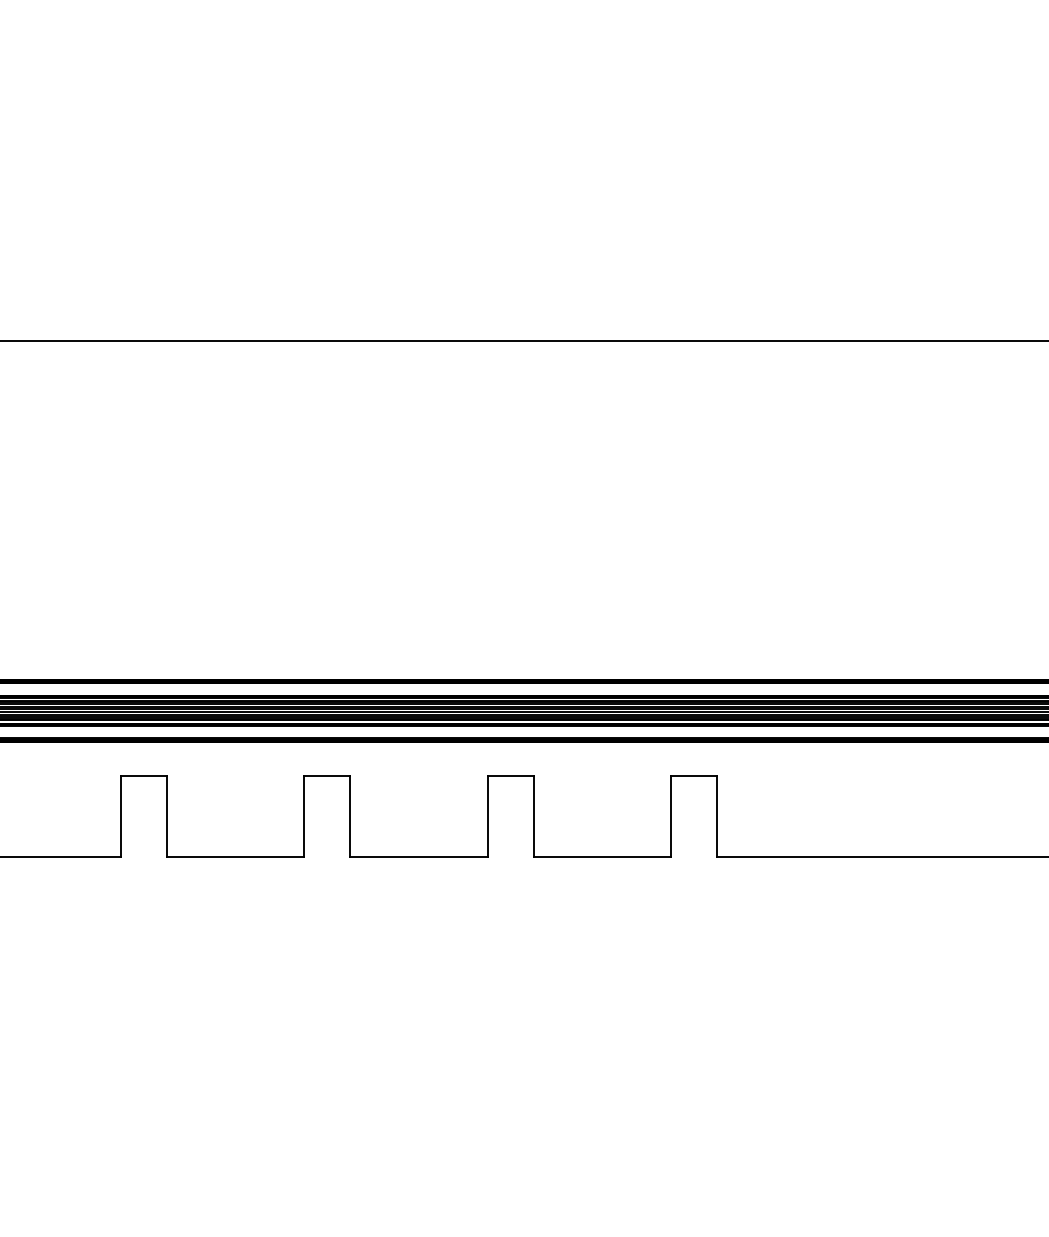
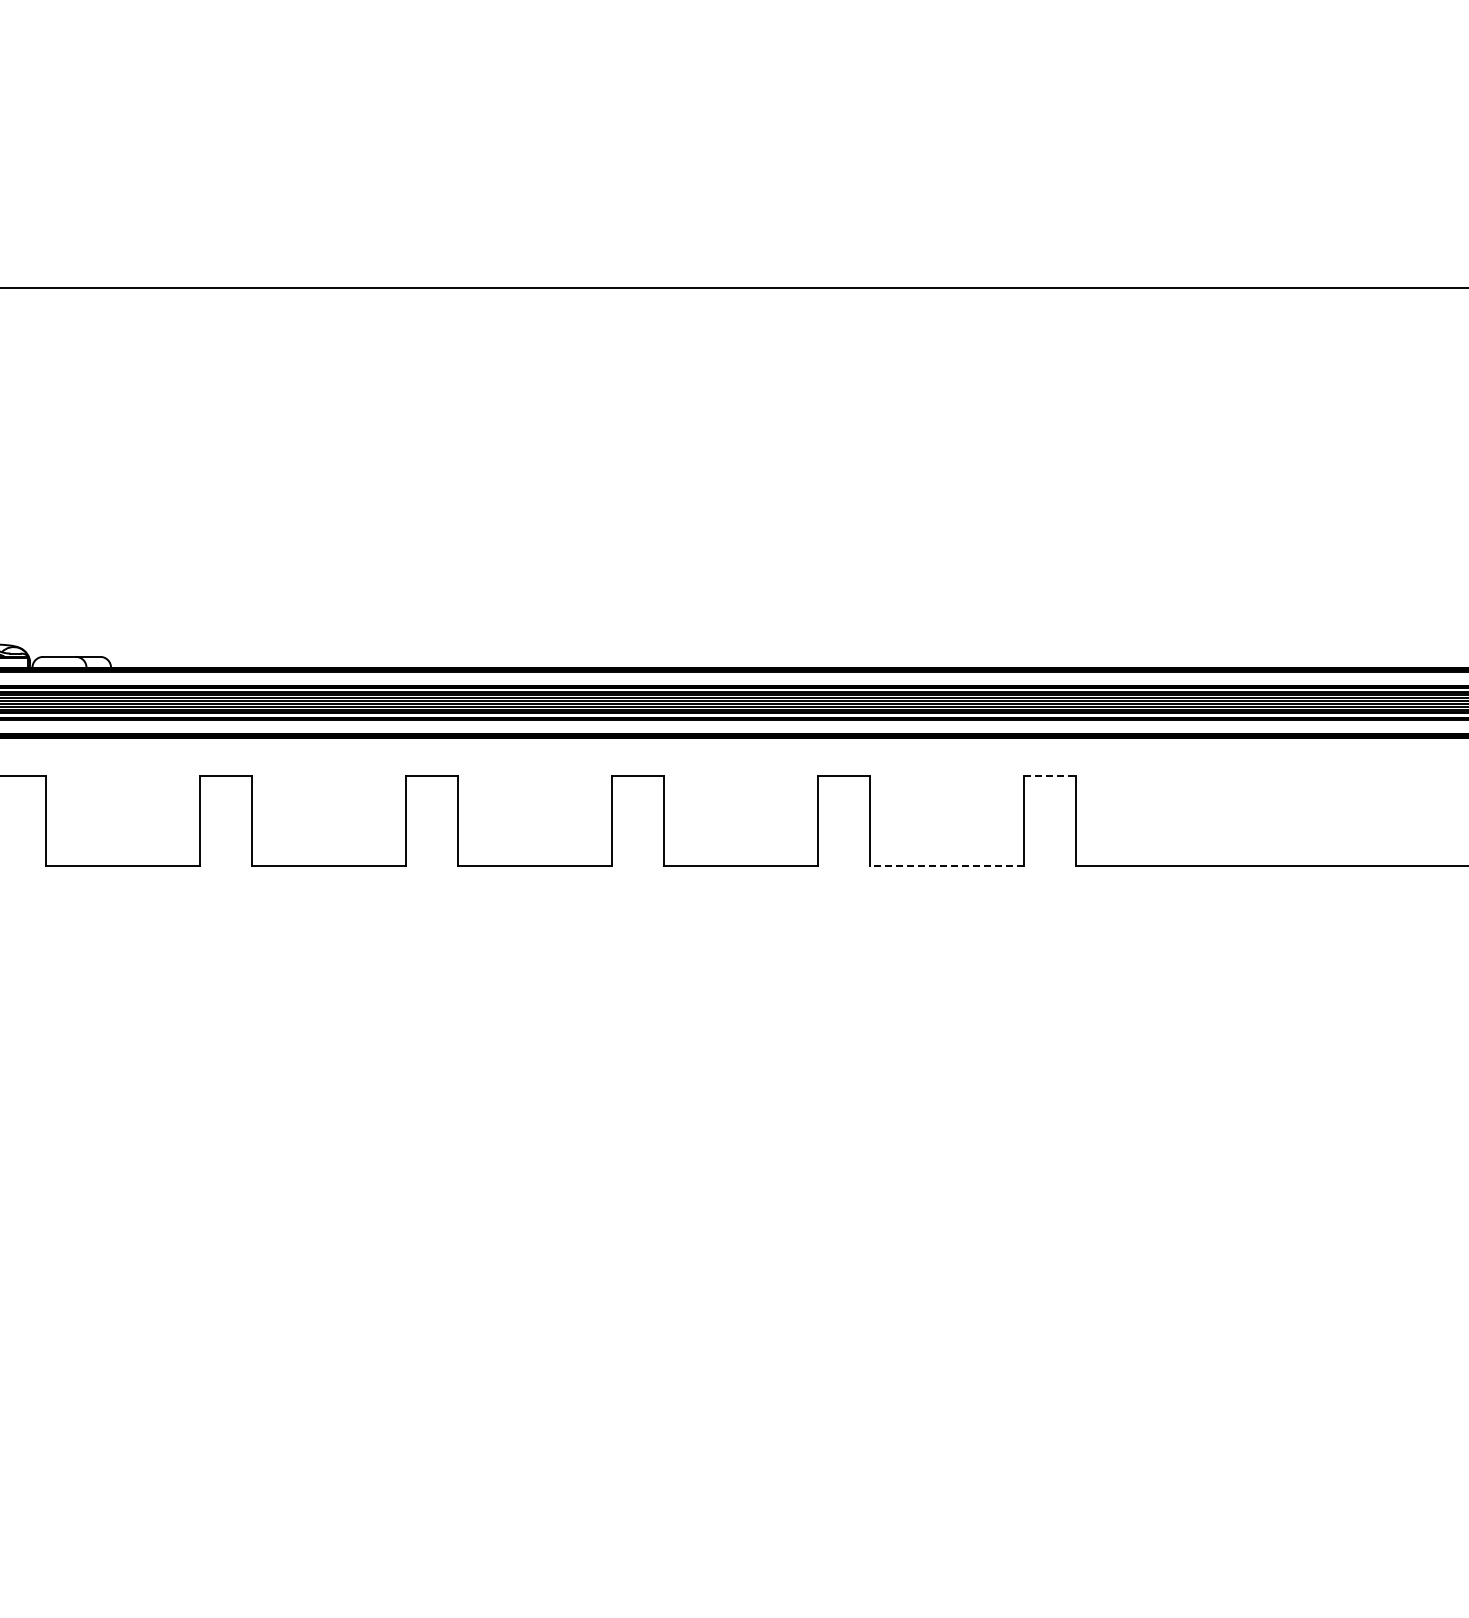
line: (693, 776) -> (1049, 776), solid -> dashed
line: (602, 856) -> (946, 866), solid -> dashed

